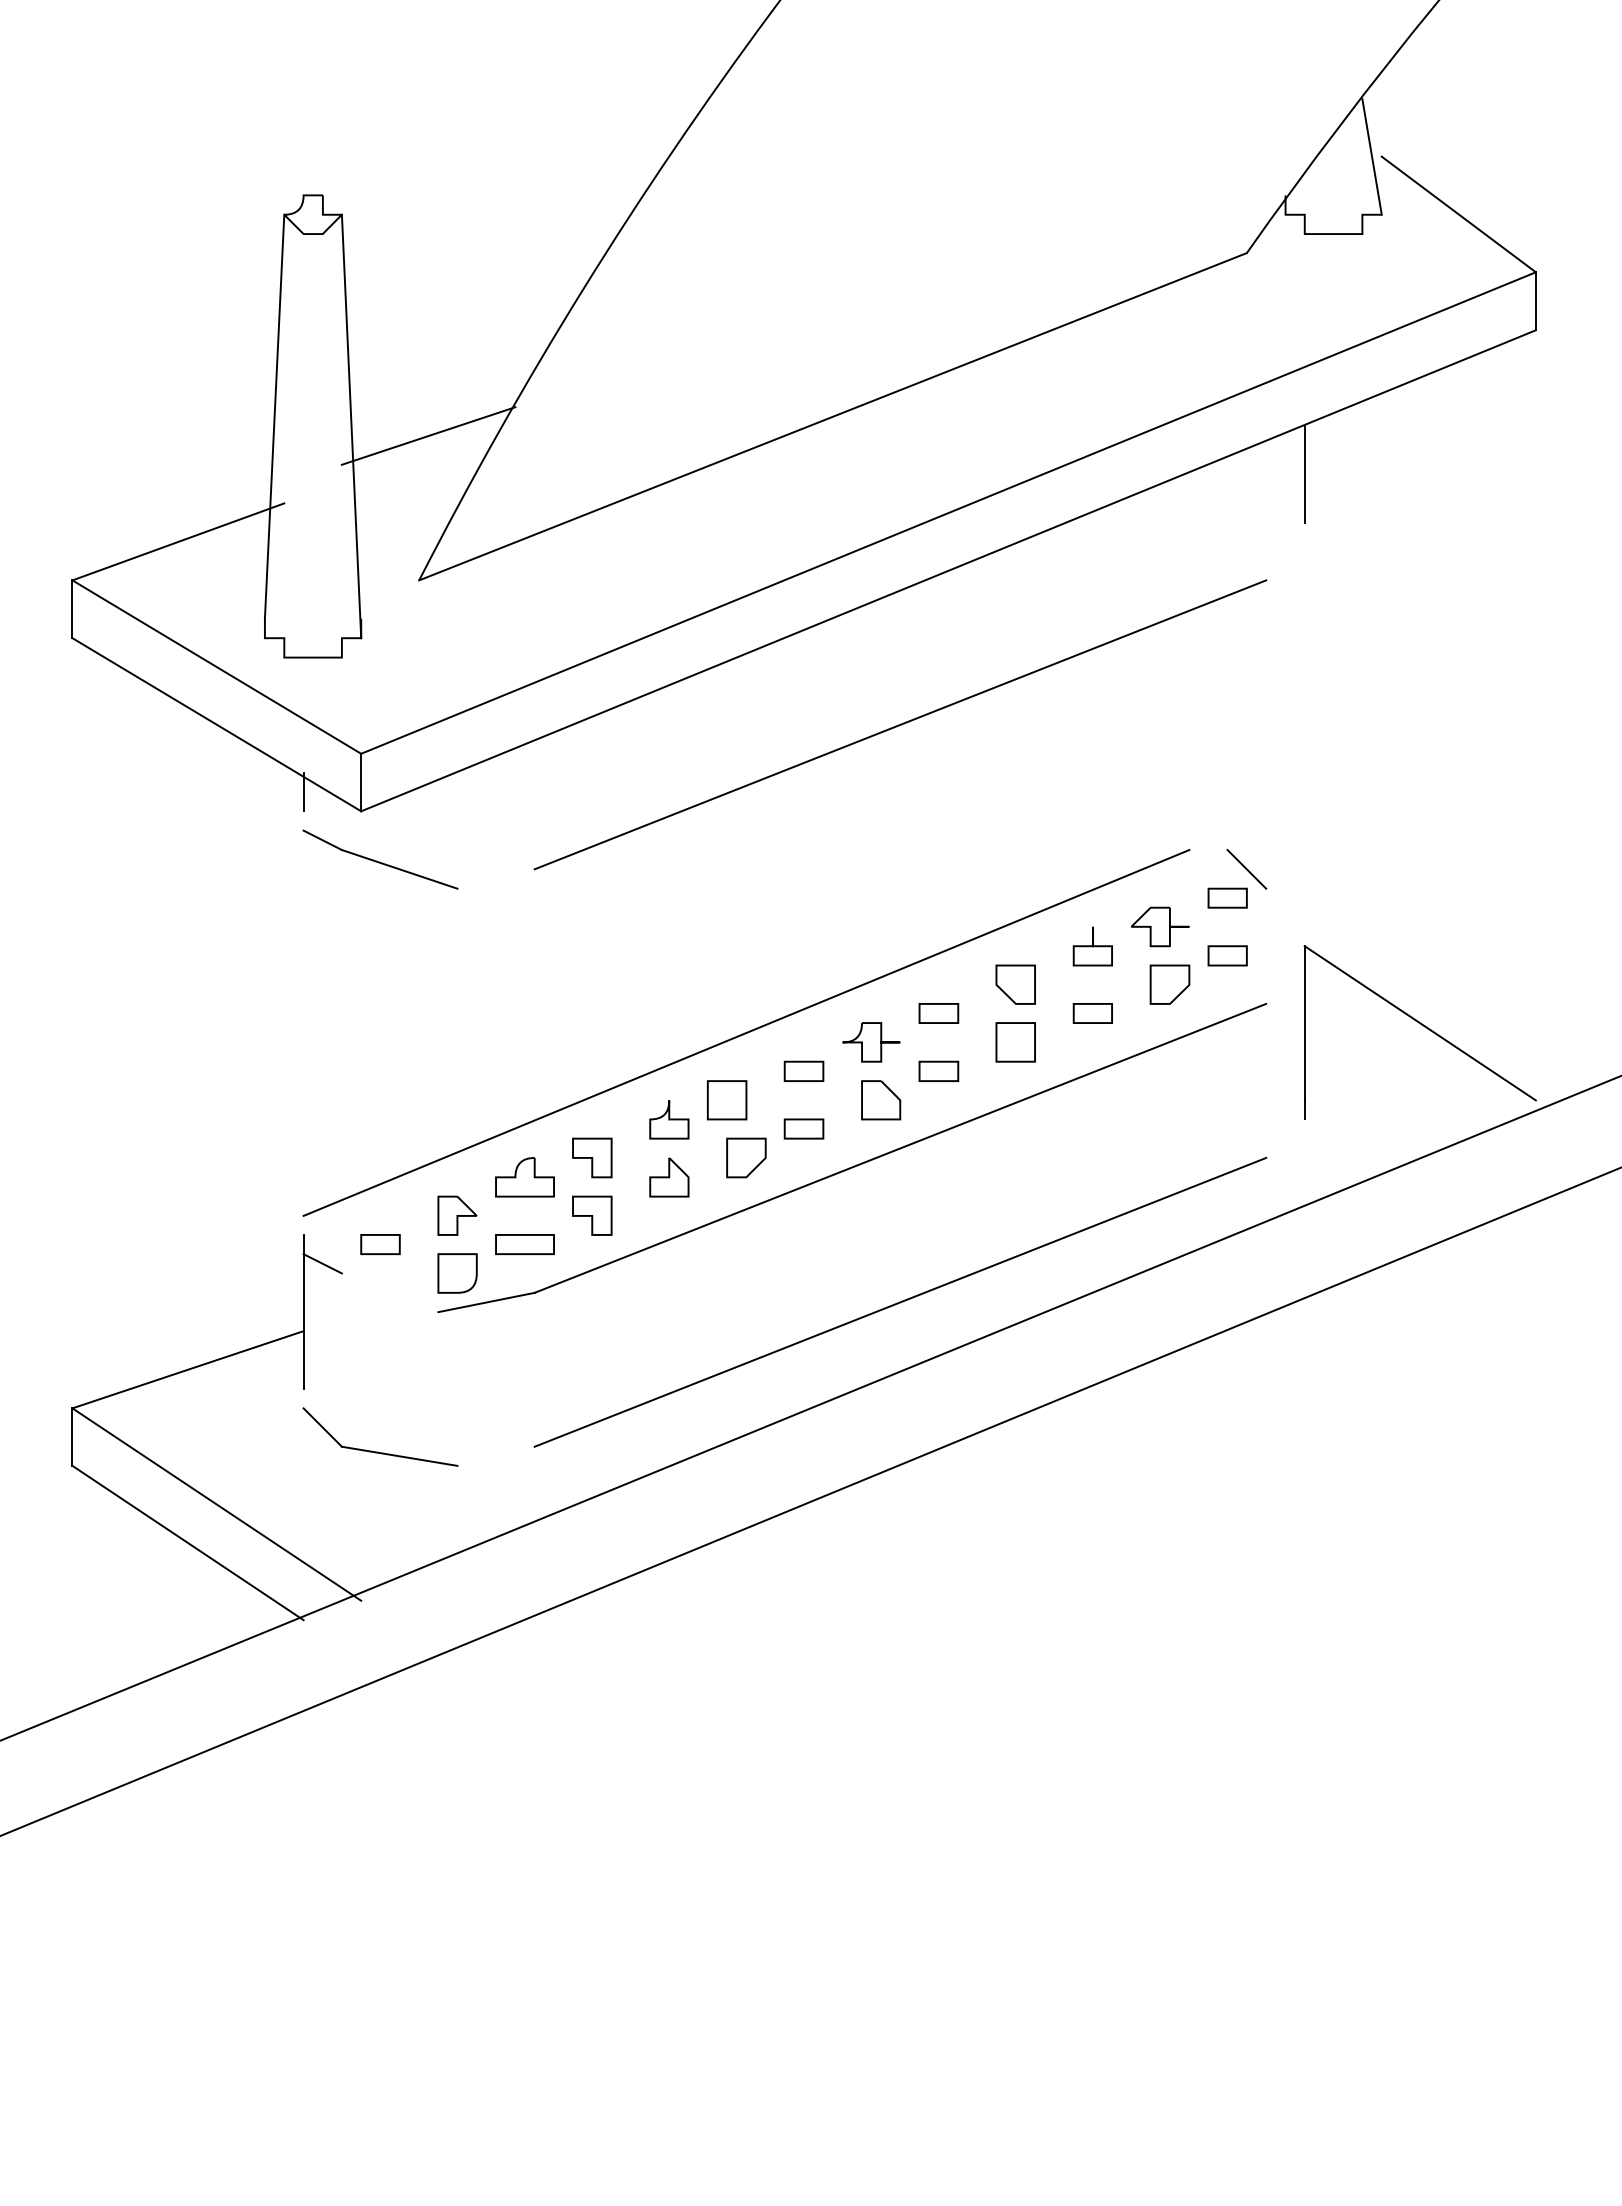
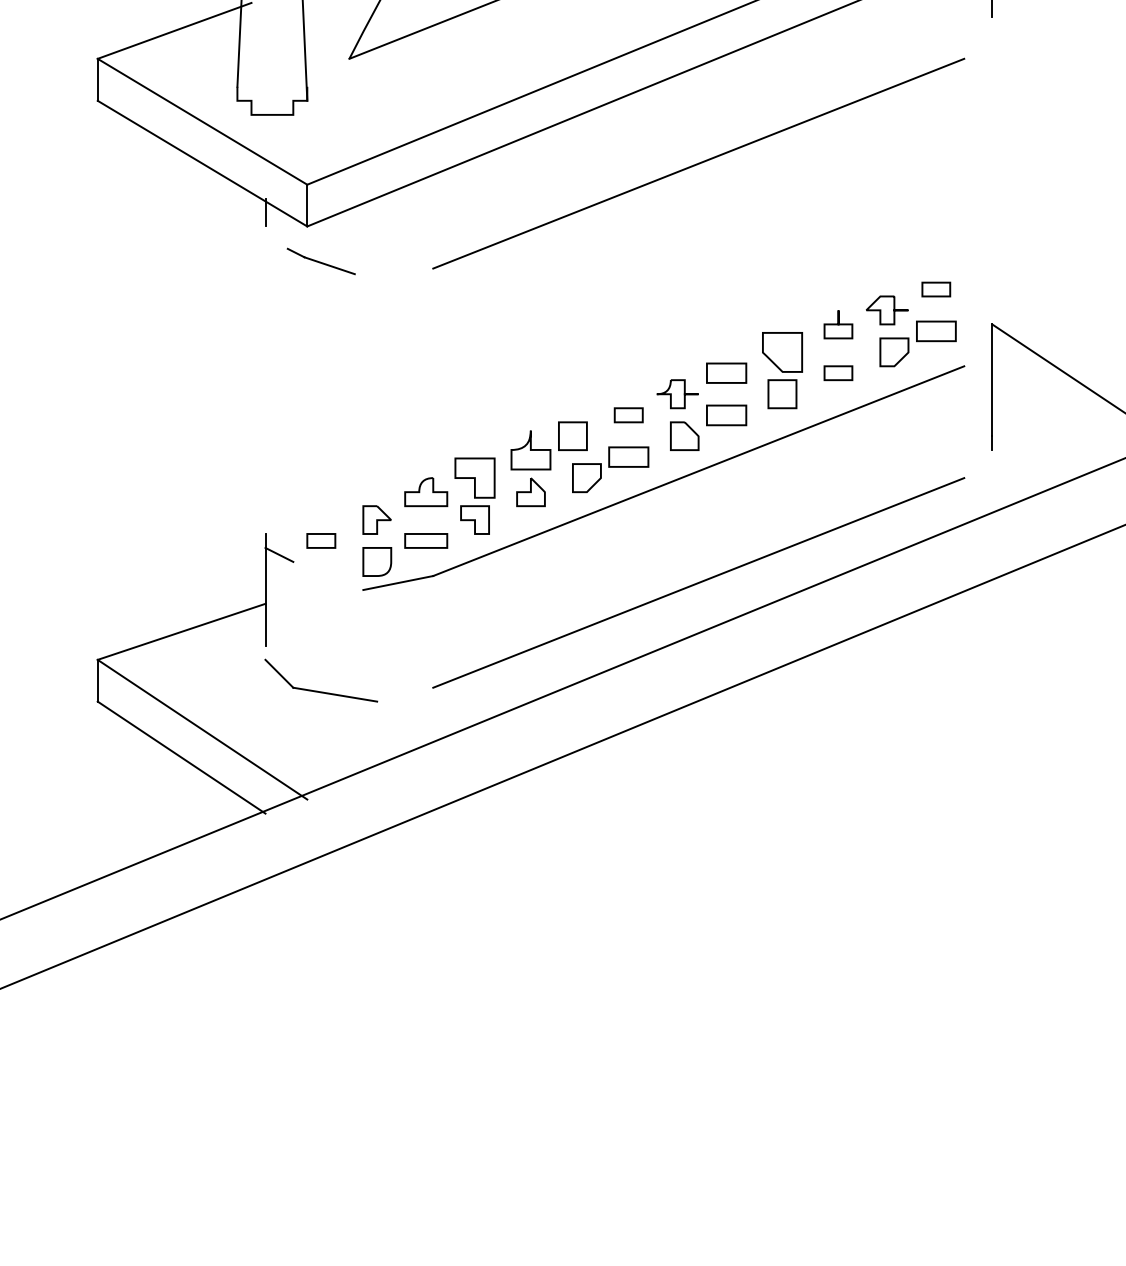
part: (380, 859) -> (321, 261), size x0.6
line: (1246, 869) -> (949, 268), removed
part: (1227, 955) -> (936, 331), size x1.4
part: (1015, 984) -> (782, 352), size x1.4
part: (938, 1013) -> (726, 373), size x1.4
line: (746, 1032) -> (586, 387), removed
part: (938, 1070) -> (726, 414), size x1.4
part: (669, 1119) -> (531, 450), size x1.4
part: (803, 1128) -> (628, 456), size x1.4
part: (592, 1157) -> (475, 477), size x1.4

